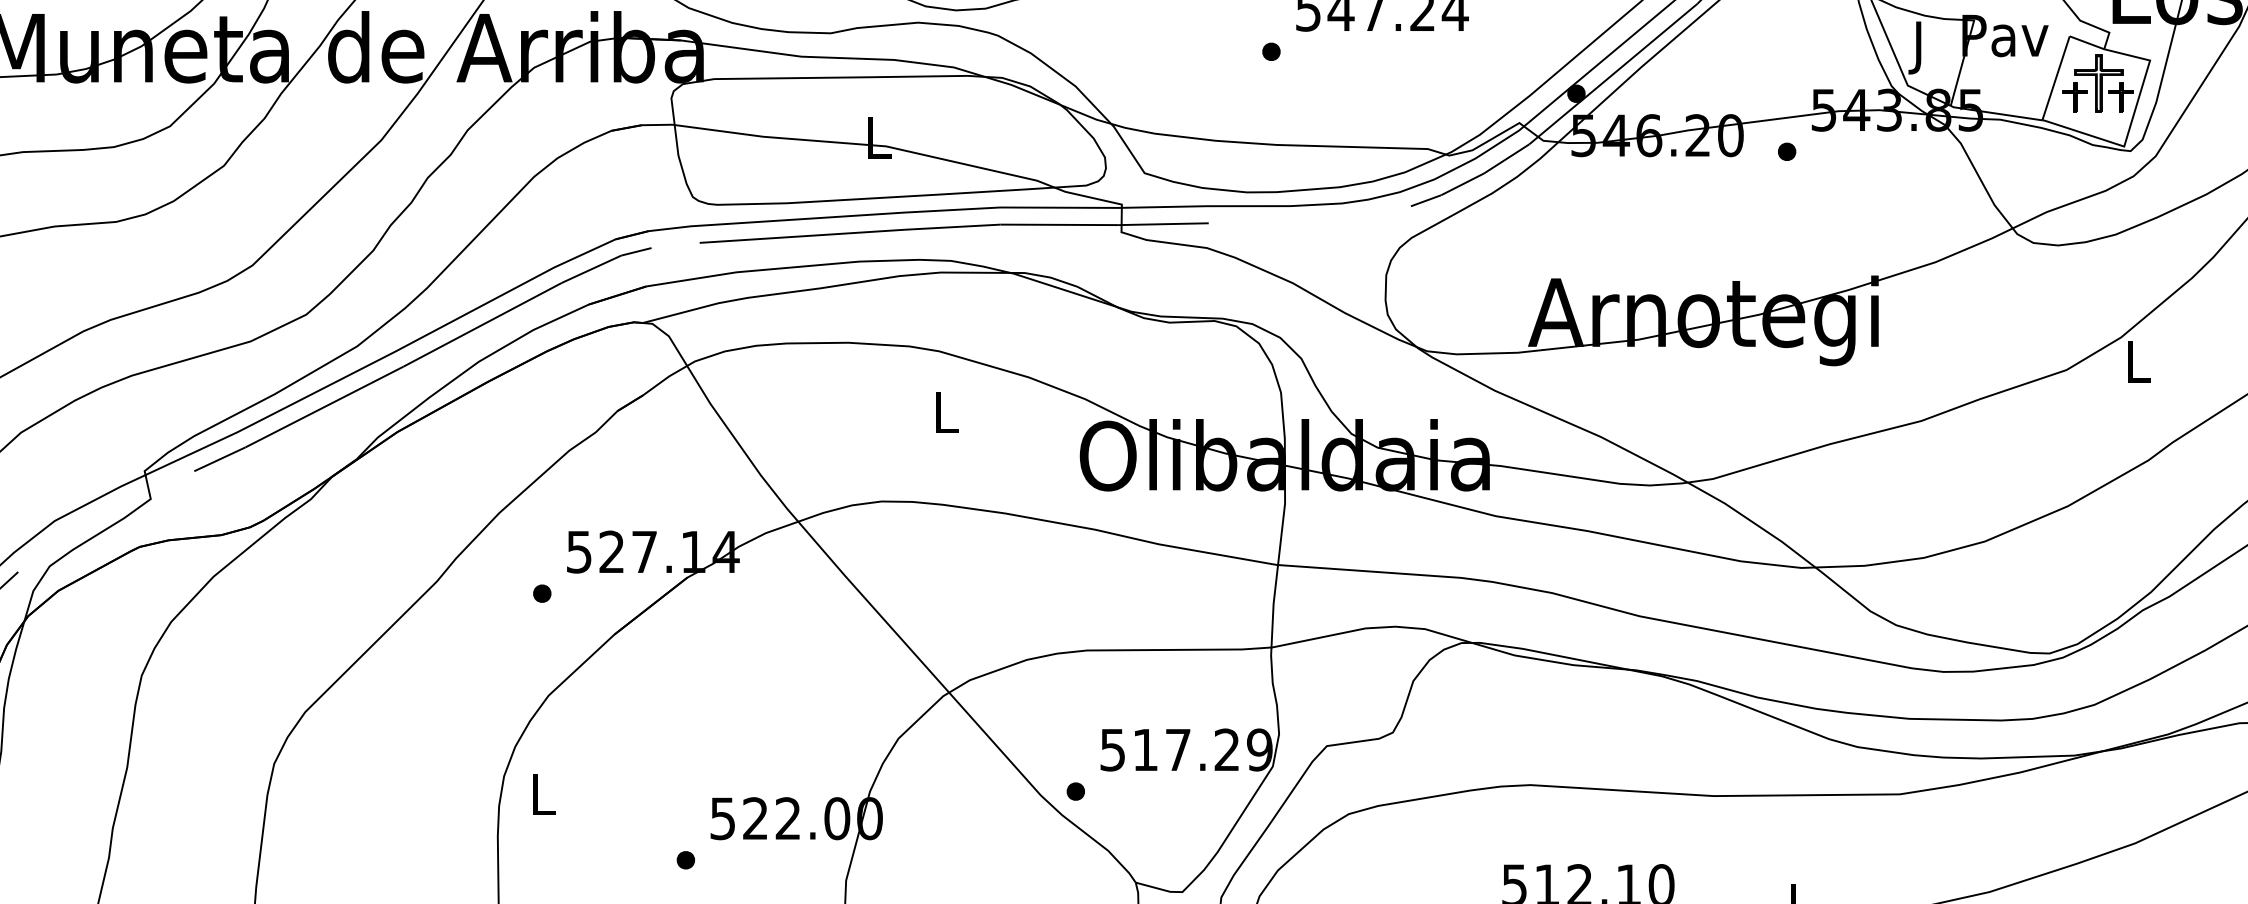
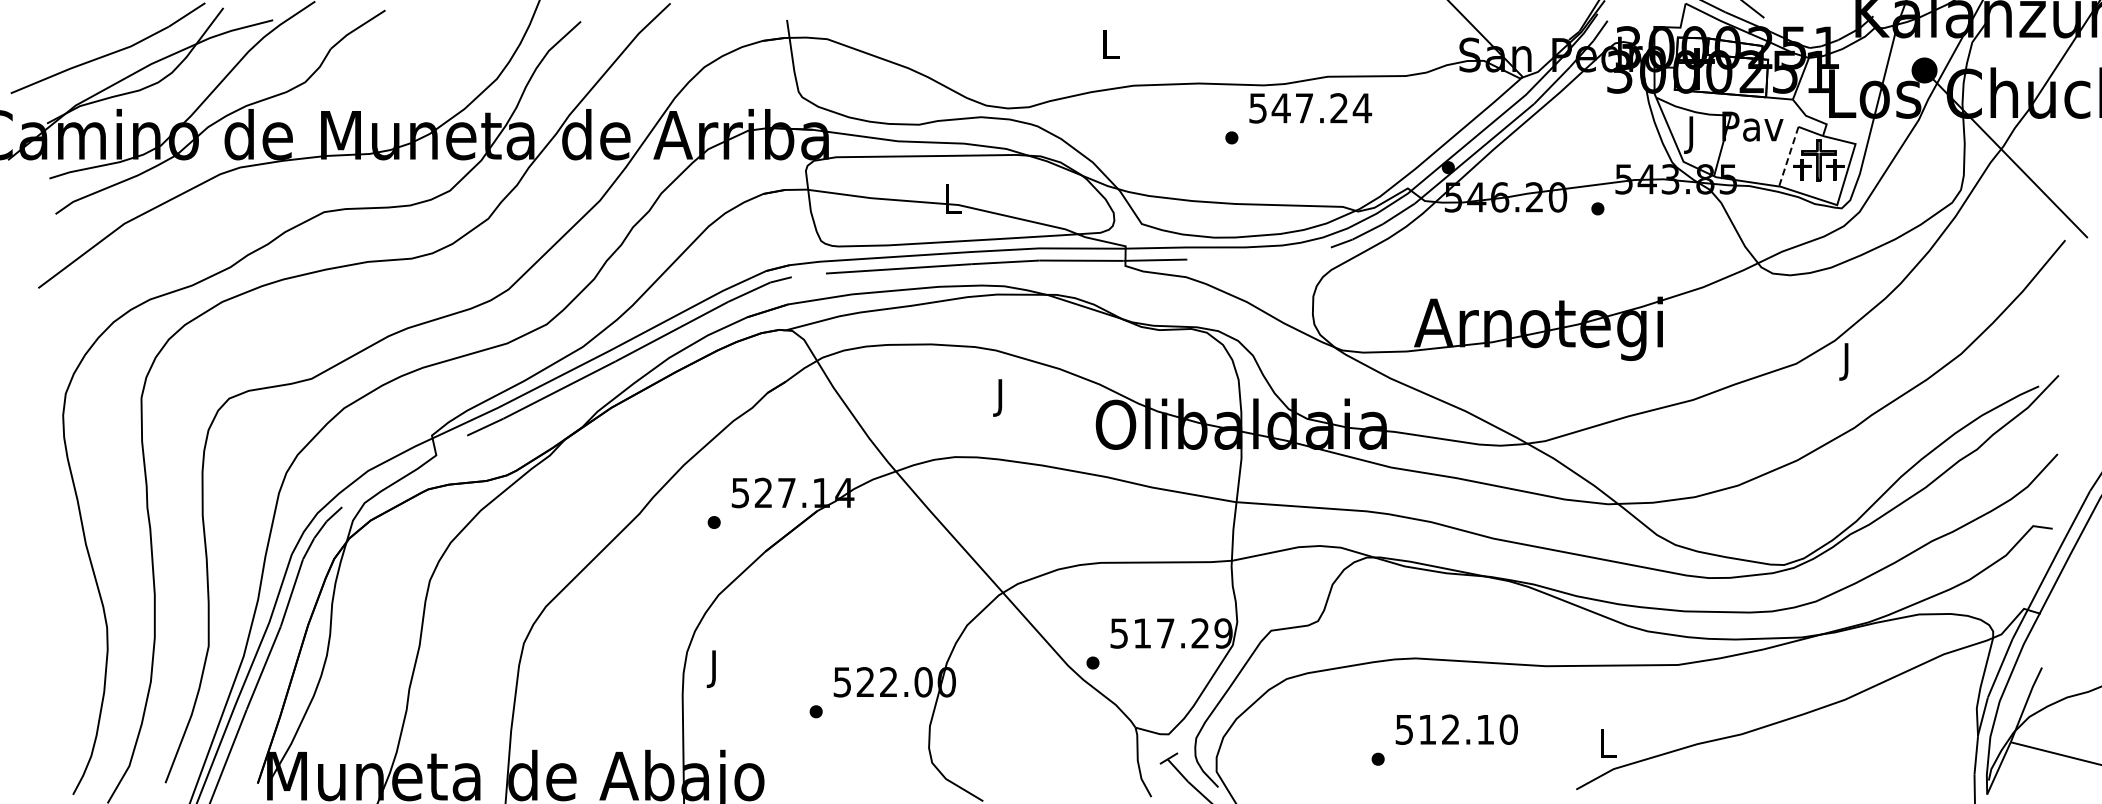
line: (2055, 79) -> (1788, 157), solid -> dashed
text: (2138, 366) -> (1847, 361), L -> J
text: (946, 417) -> (1001, 397), L -> J
text: (542, 799) -> (714, 668), L -> J

